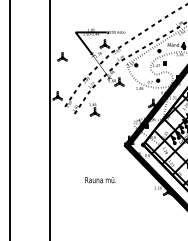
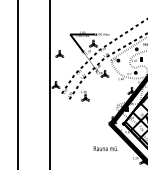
text: (100, 180) -> (105, 148), moved

